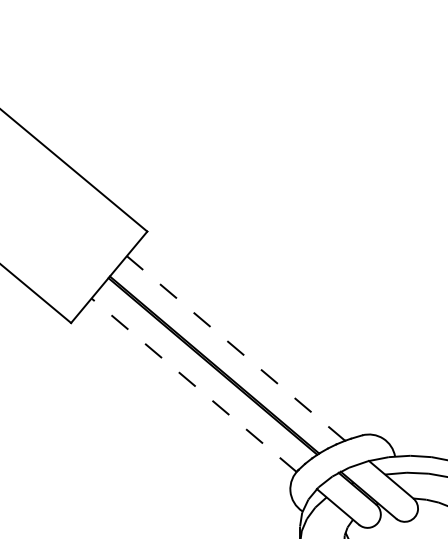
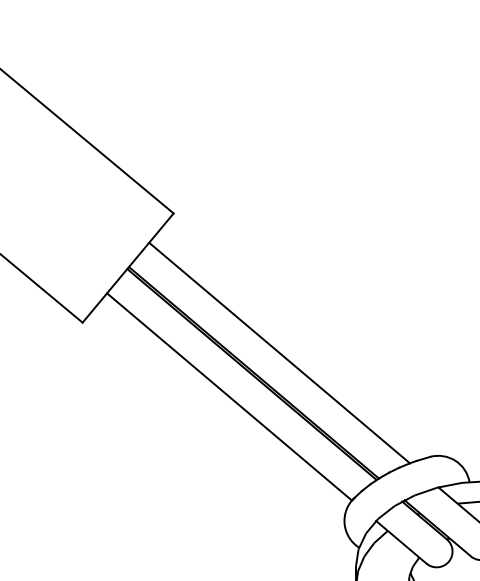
line: (236, 348) -> (280, 353), dashed -> solid
line: (193, 384) -> (228, 396), dashed -> solid

